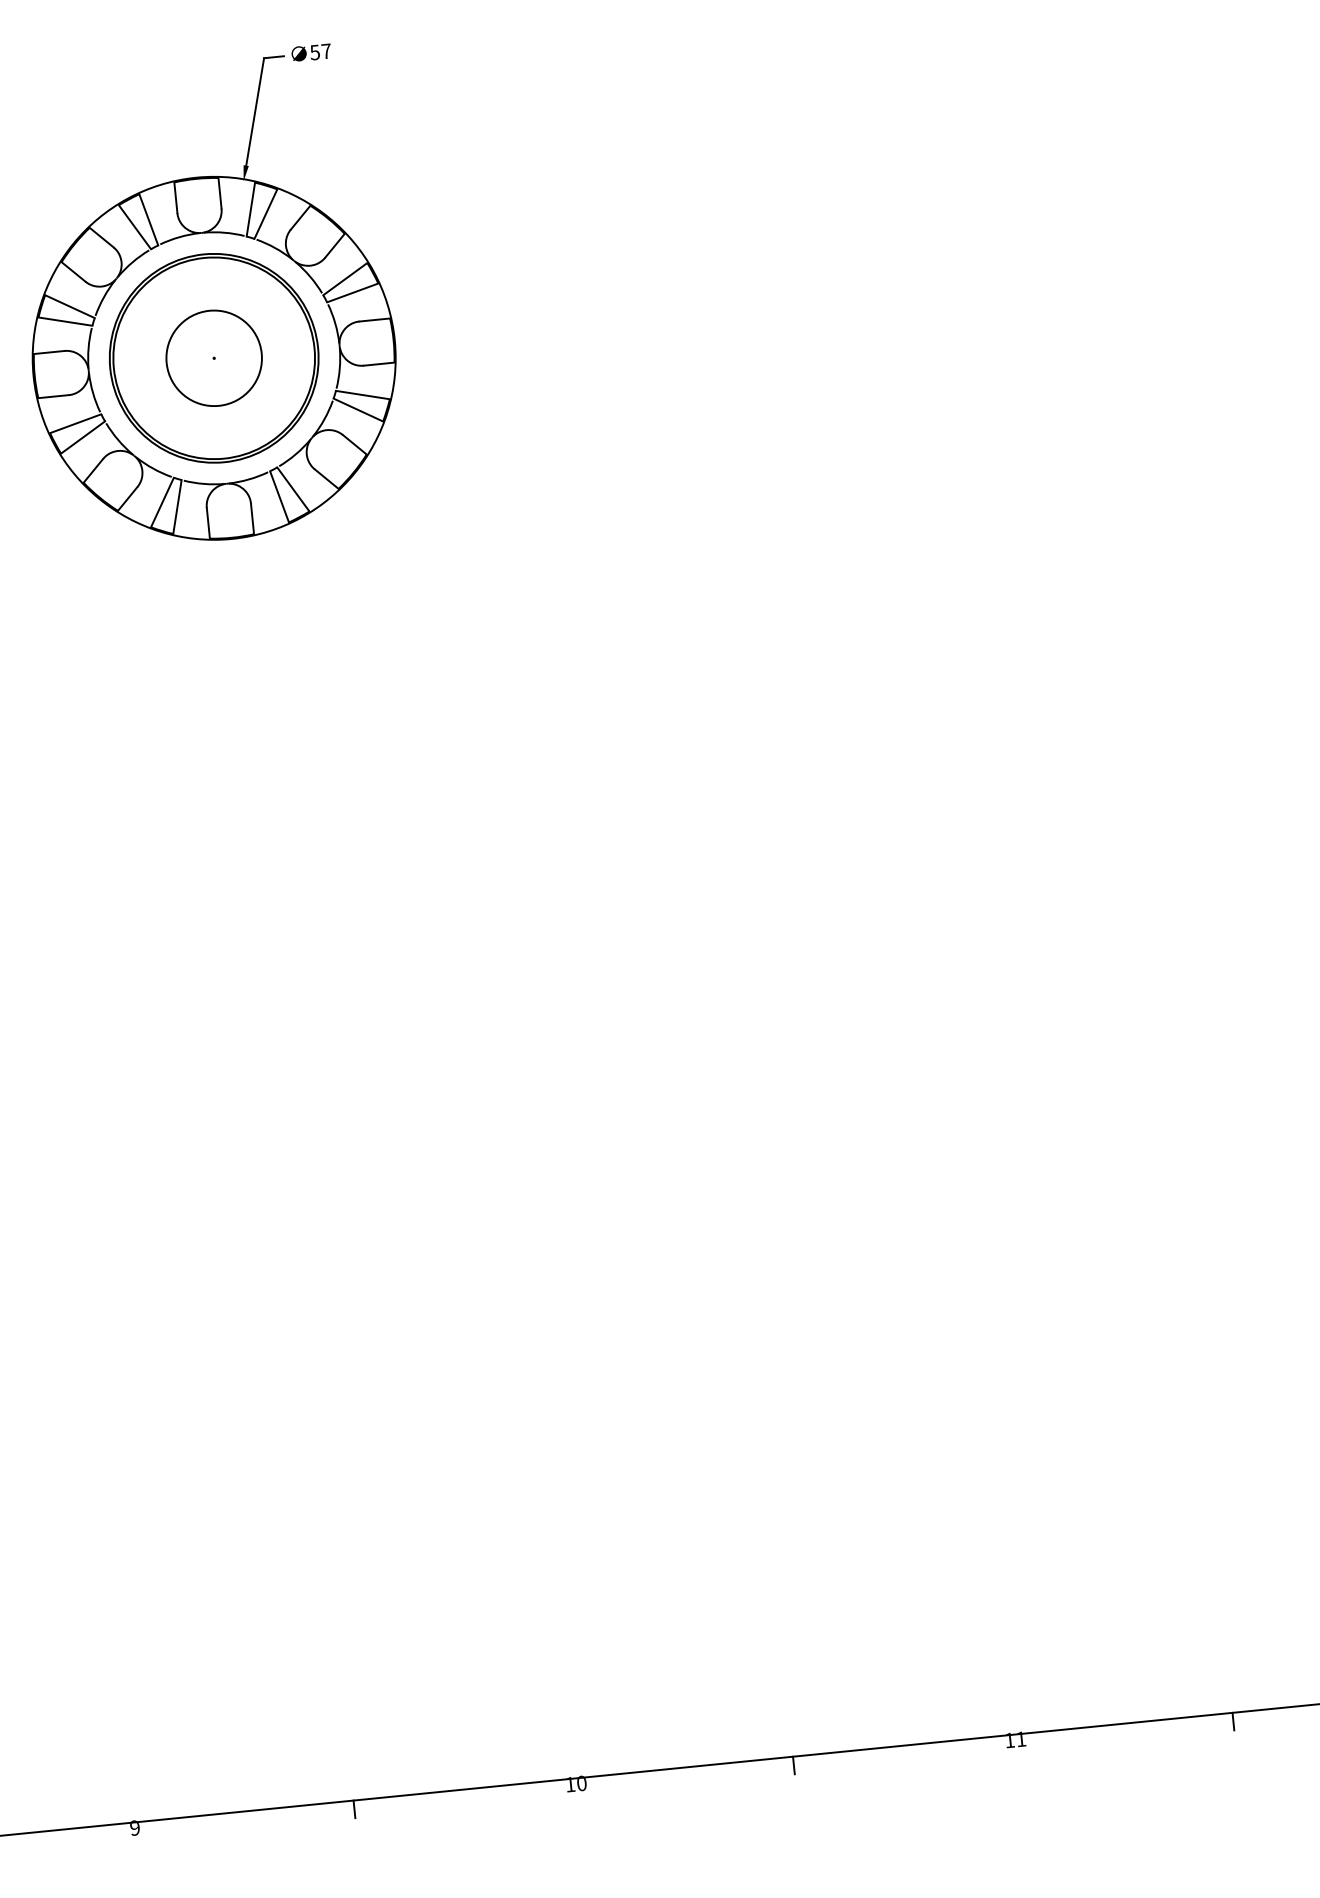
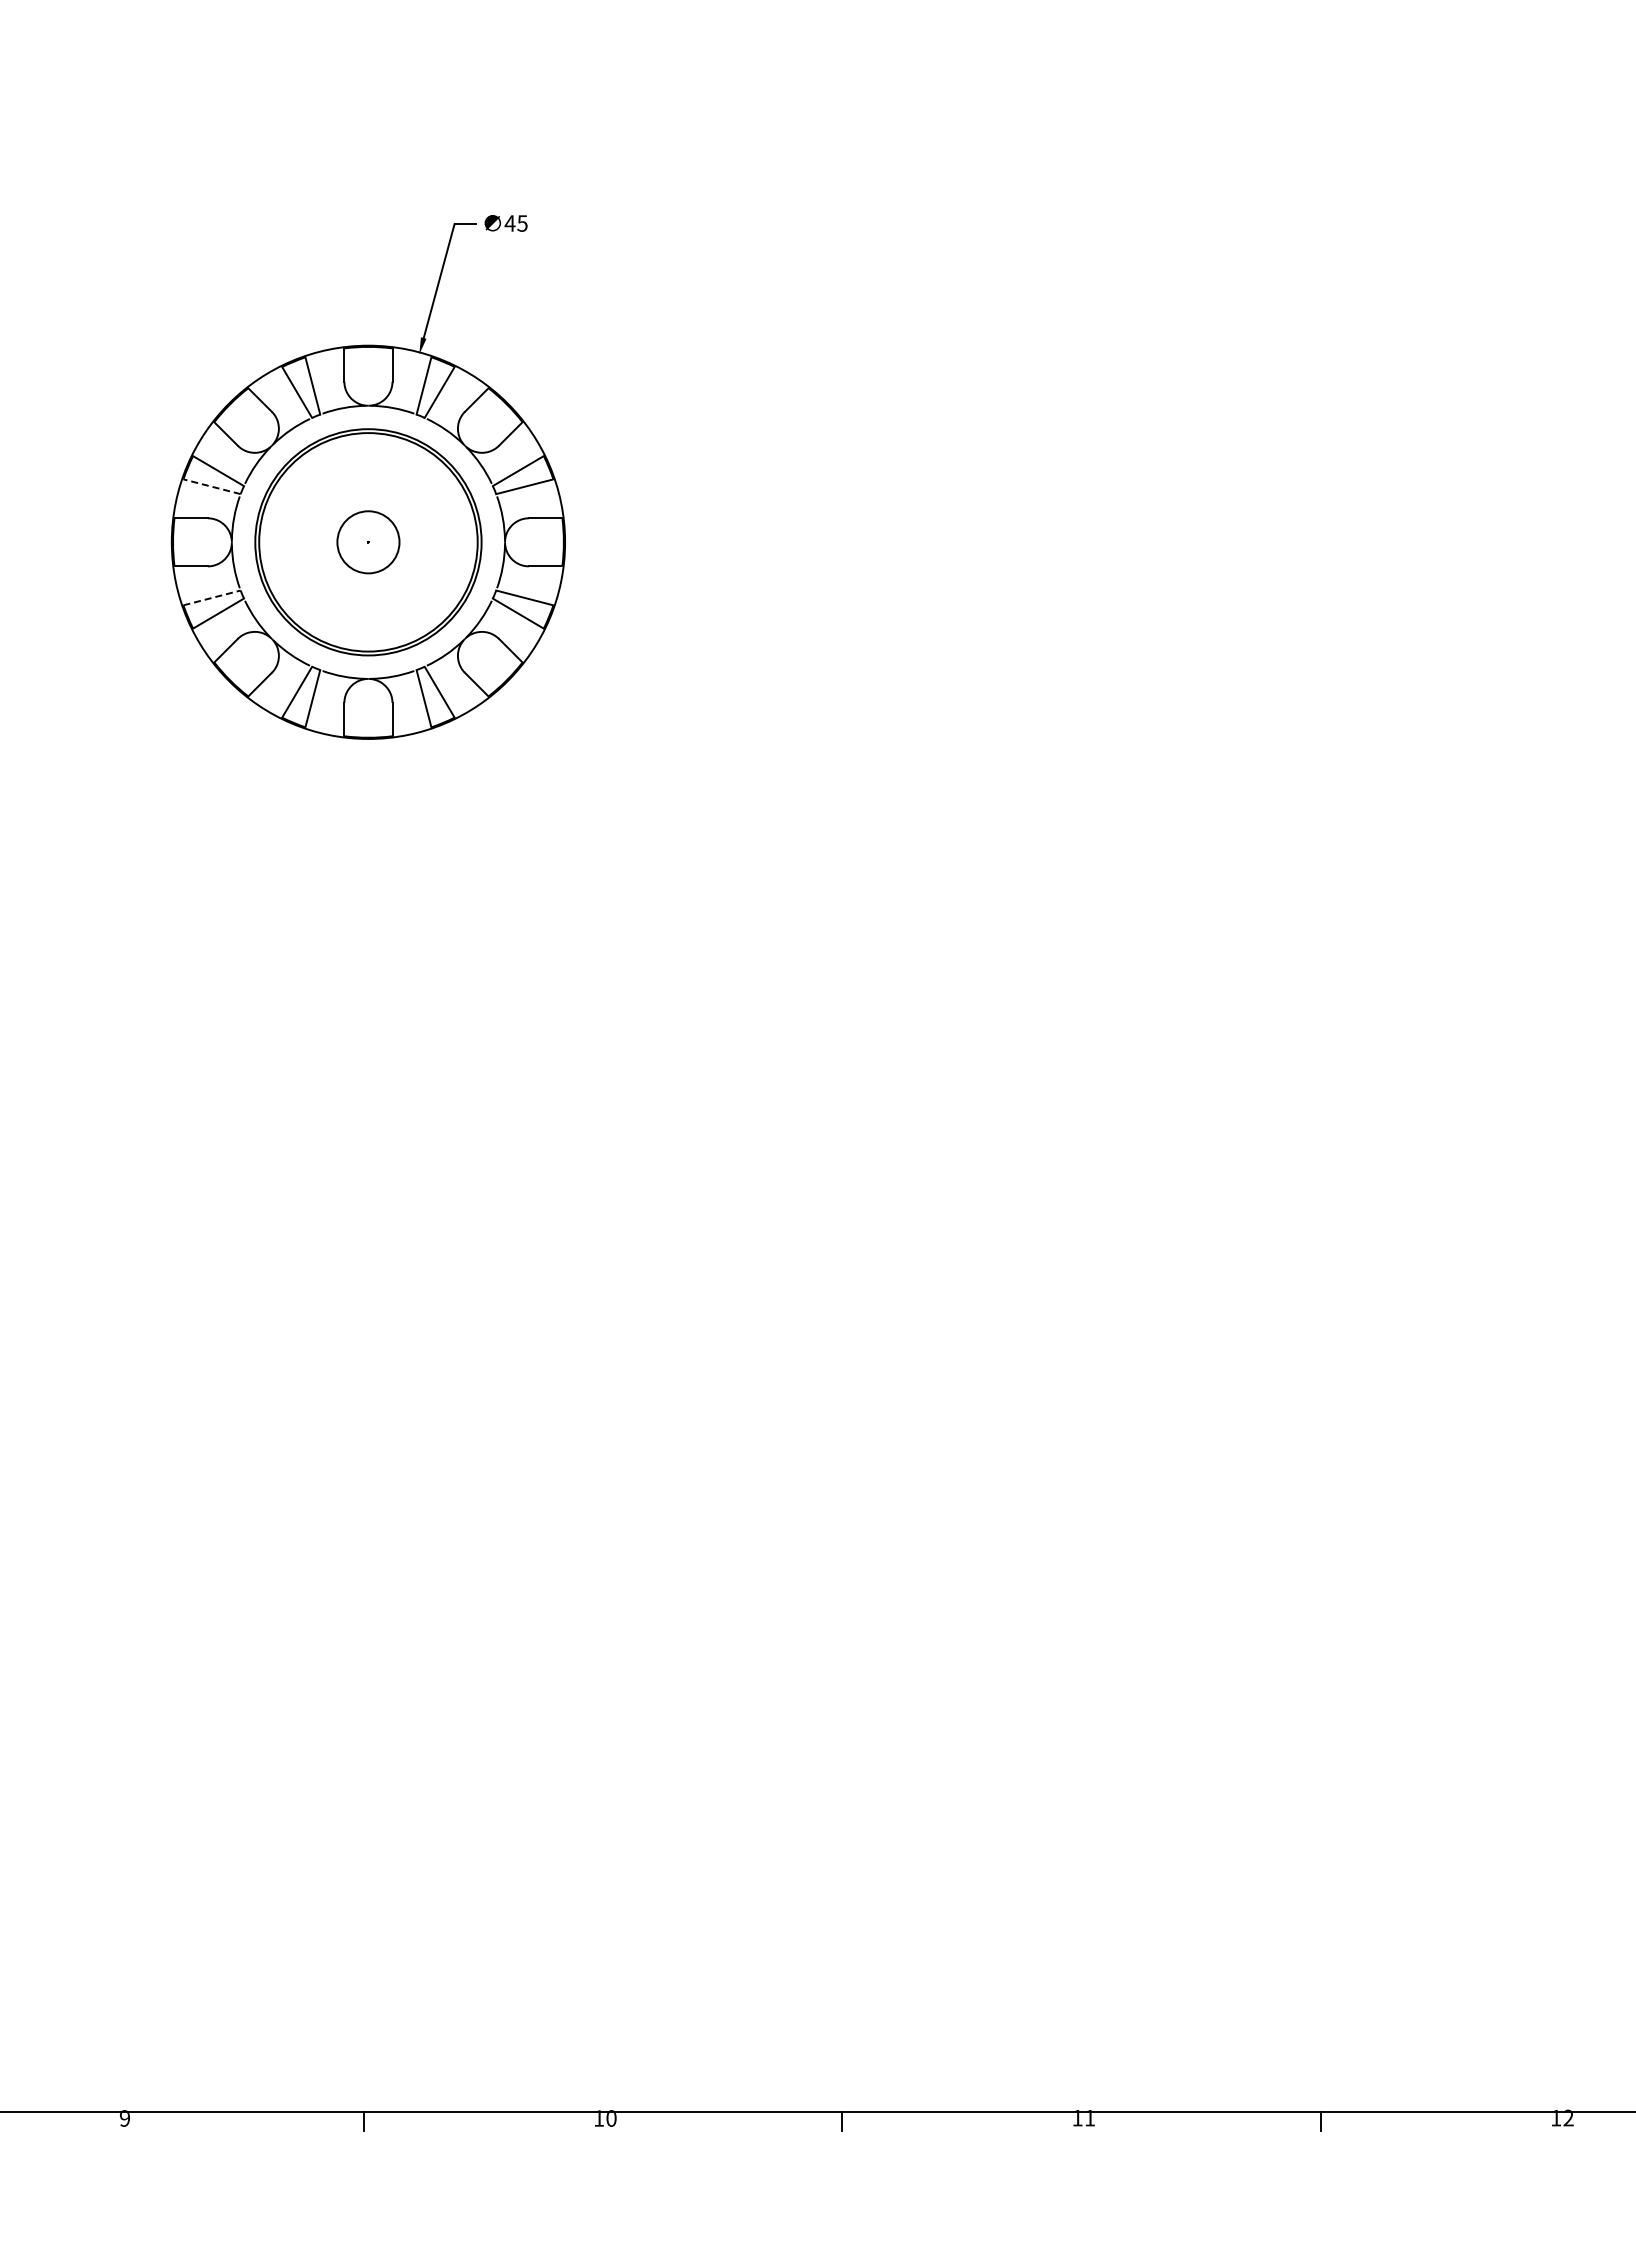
text: (320, 52) -> (515, 223), 57 -> 45
line: (65, 321) -> (212, 486), solid -> dashed
circle: (214, 358) -> (368, 542), size x0.6
line: (76, 423) -> (212, 597), solid -> dashed

